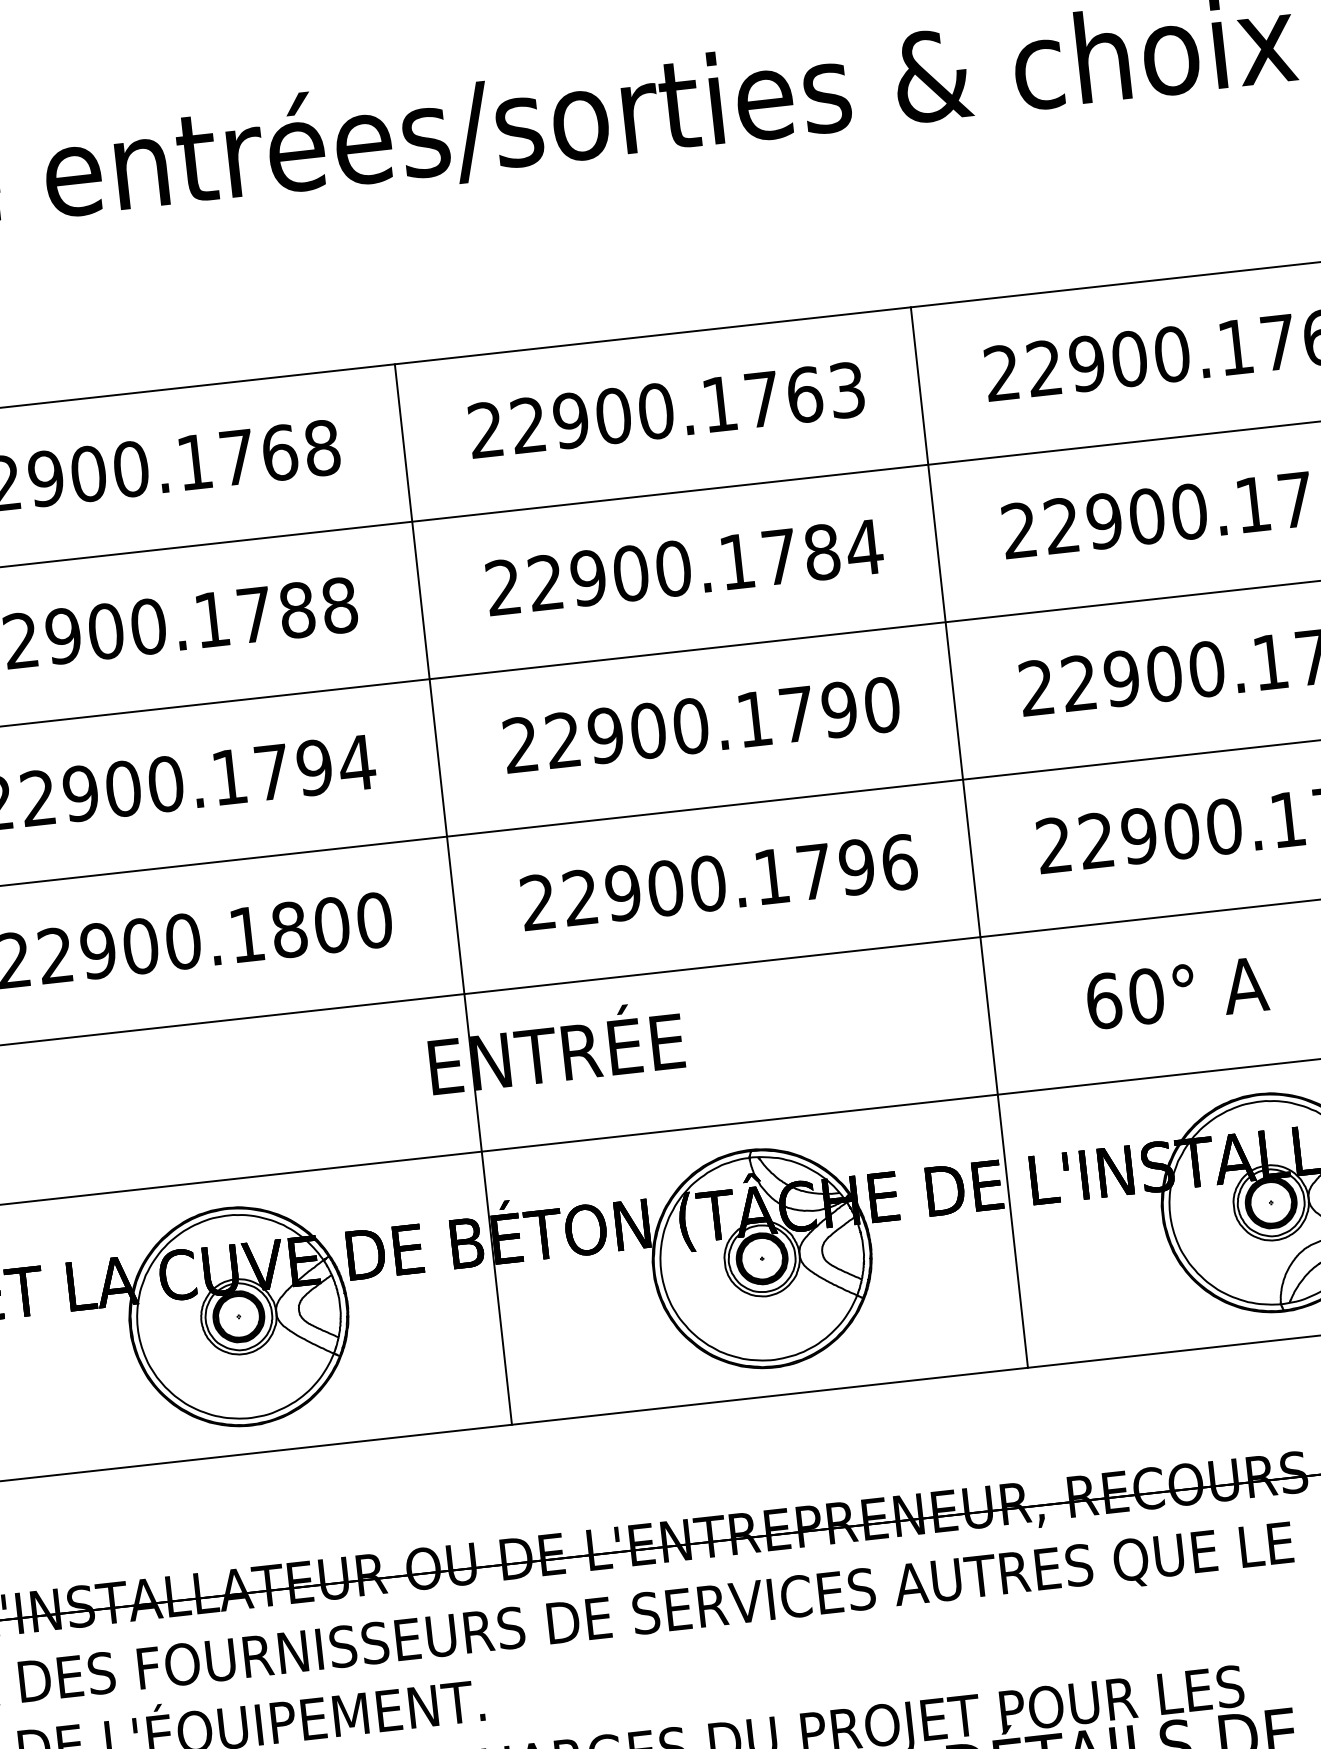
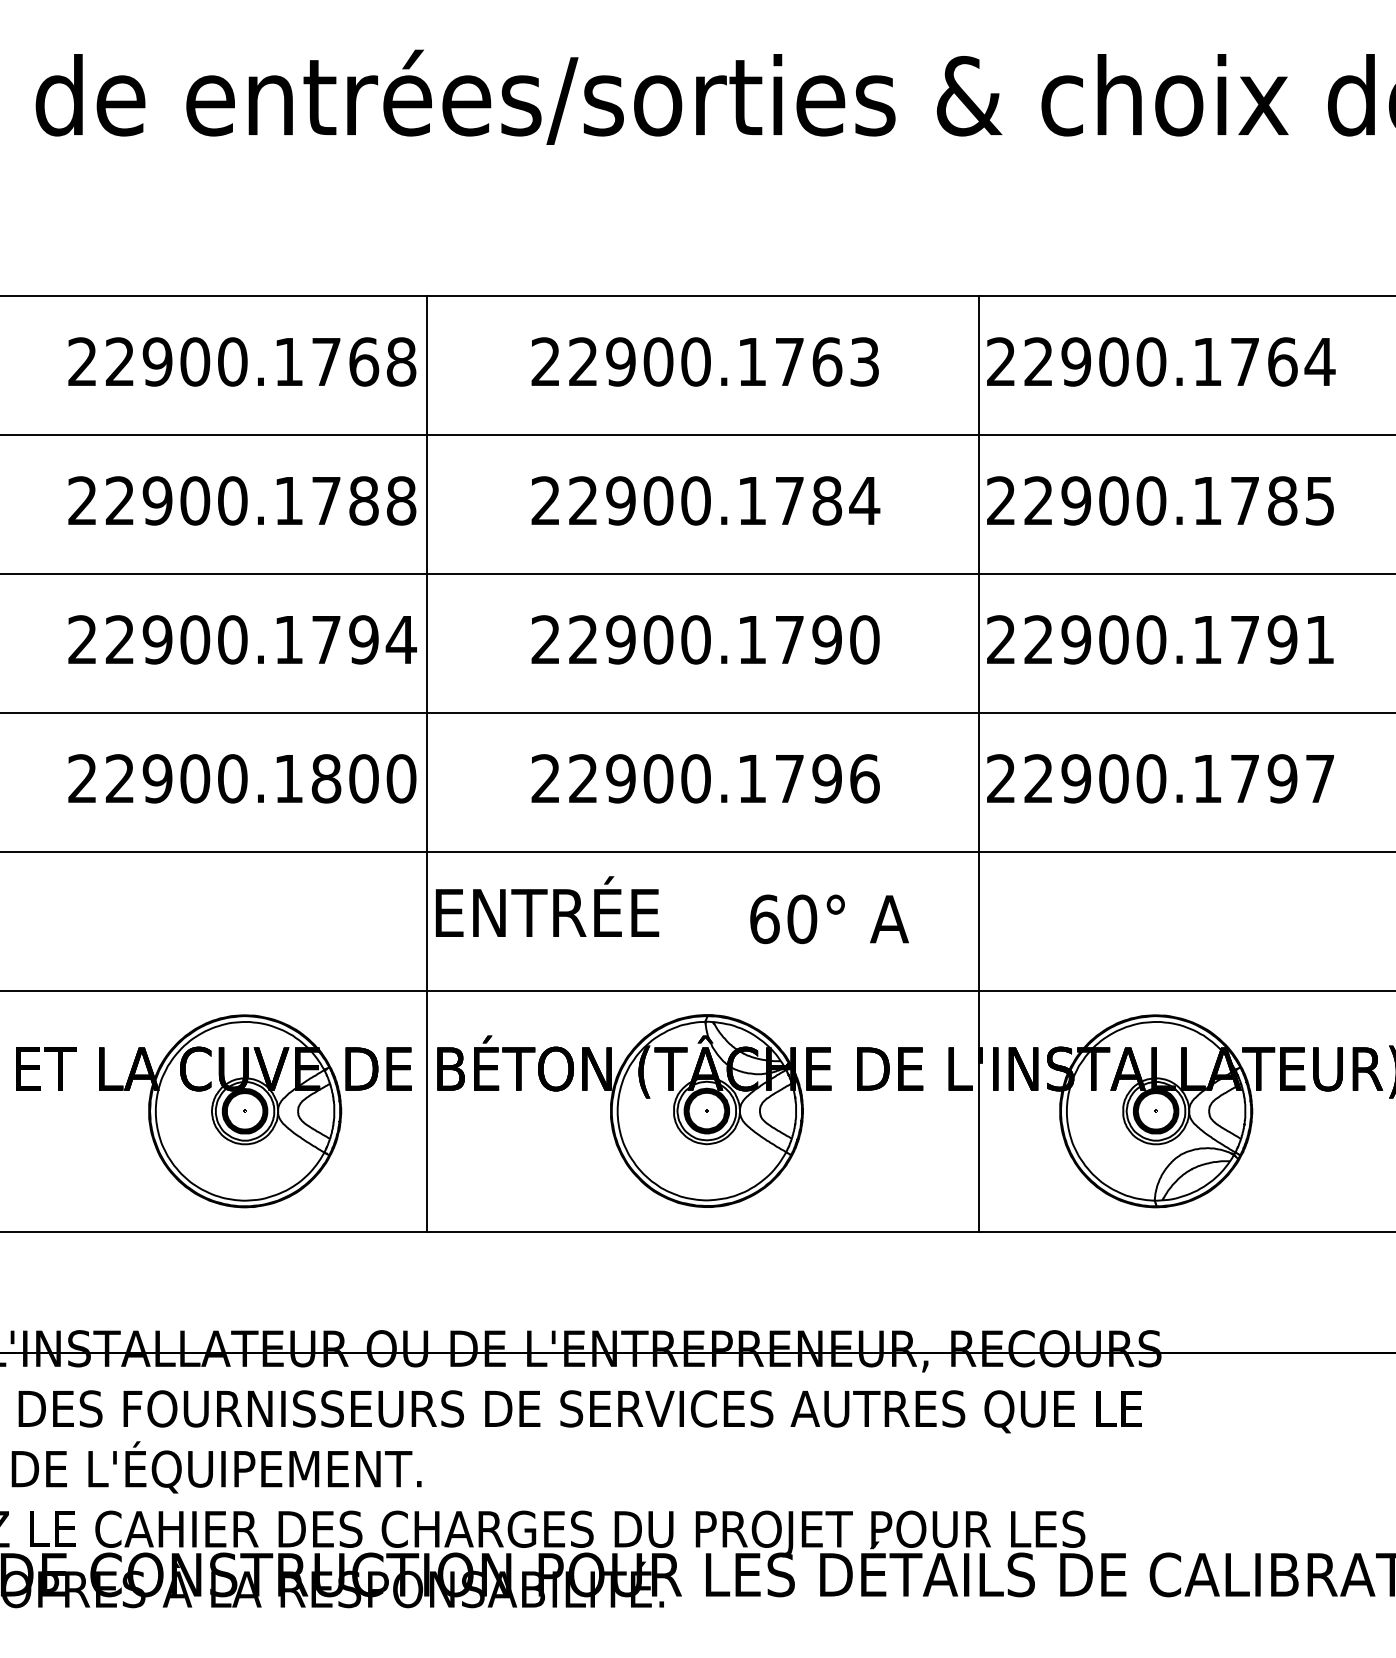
line: (969, 837) -> (979, 763), moved
line: (453, 894) -> (426, 763), moved
text: (1177, 993) -> (829, 919), moved

